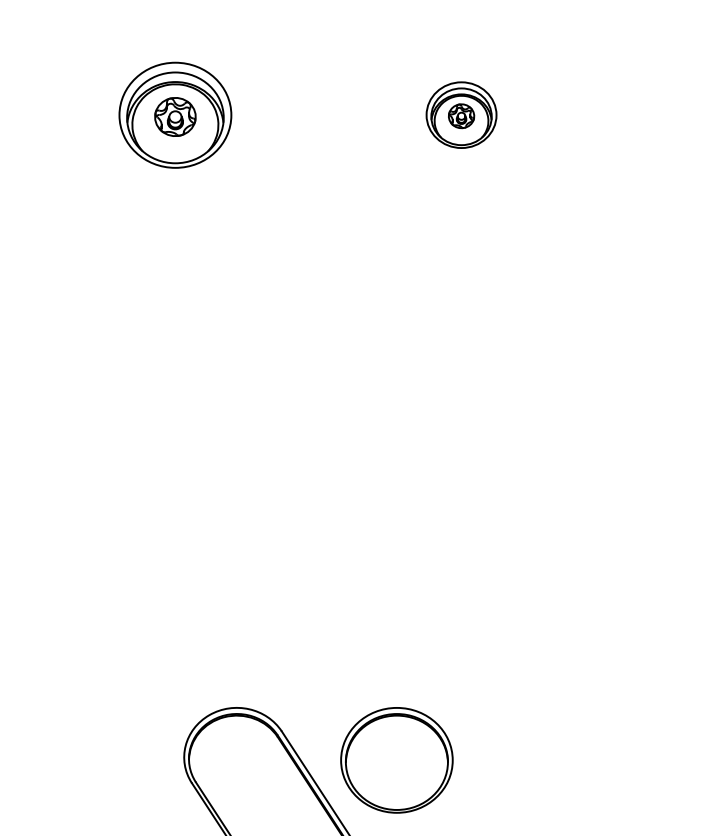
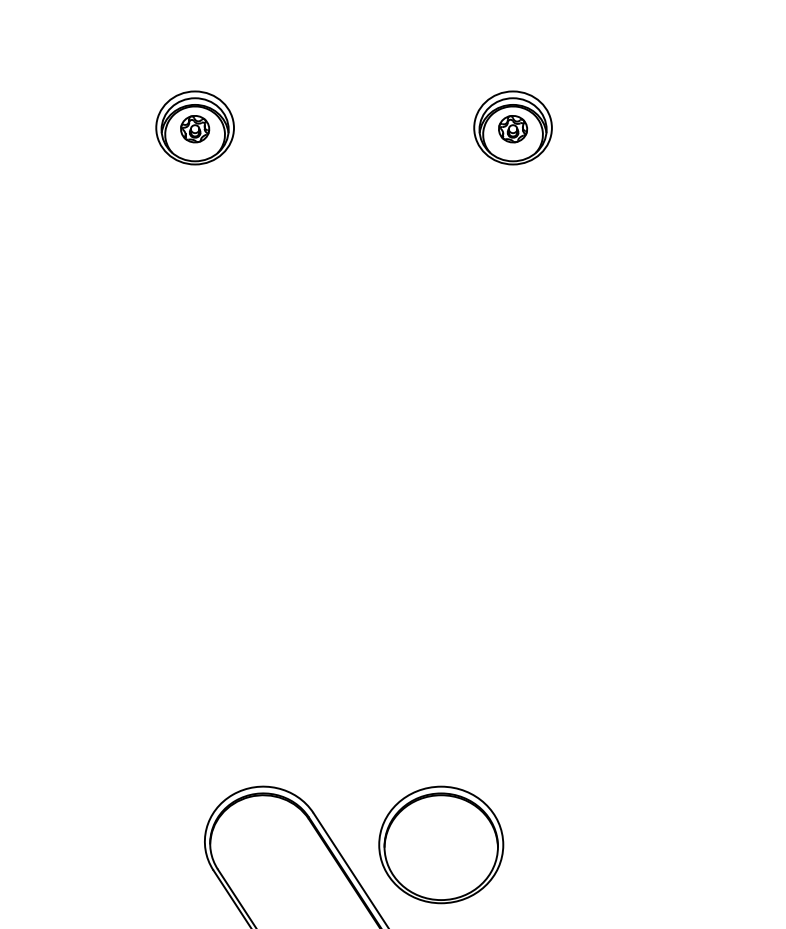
part: (175, 114) -> (195, 127), size x0.62

